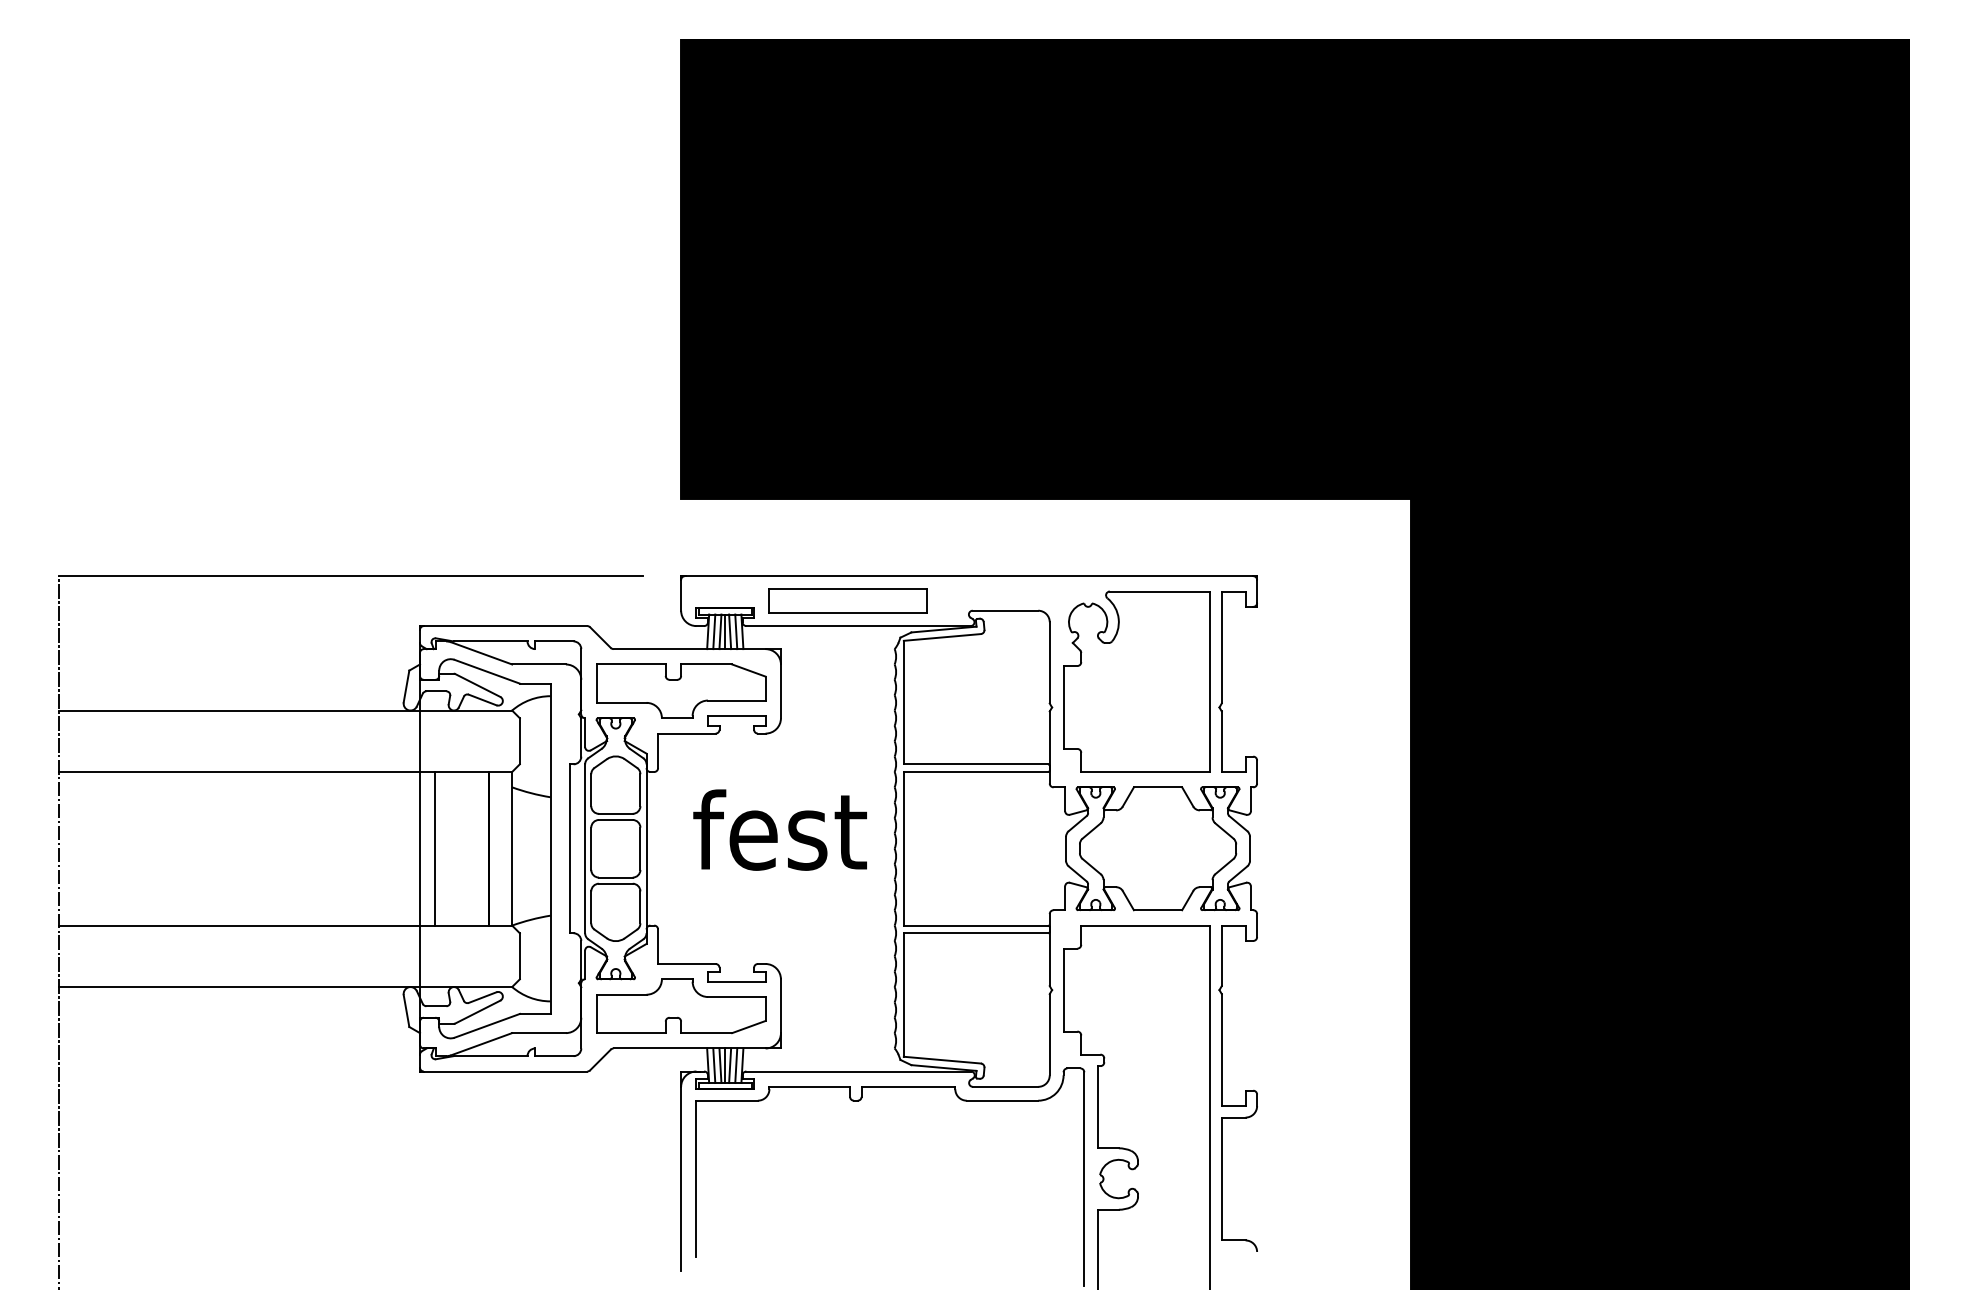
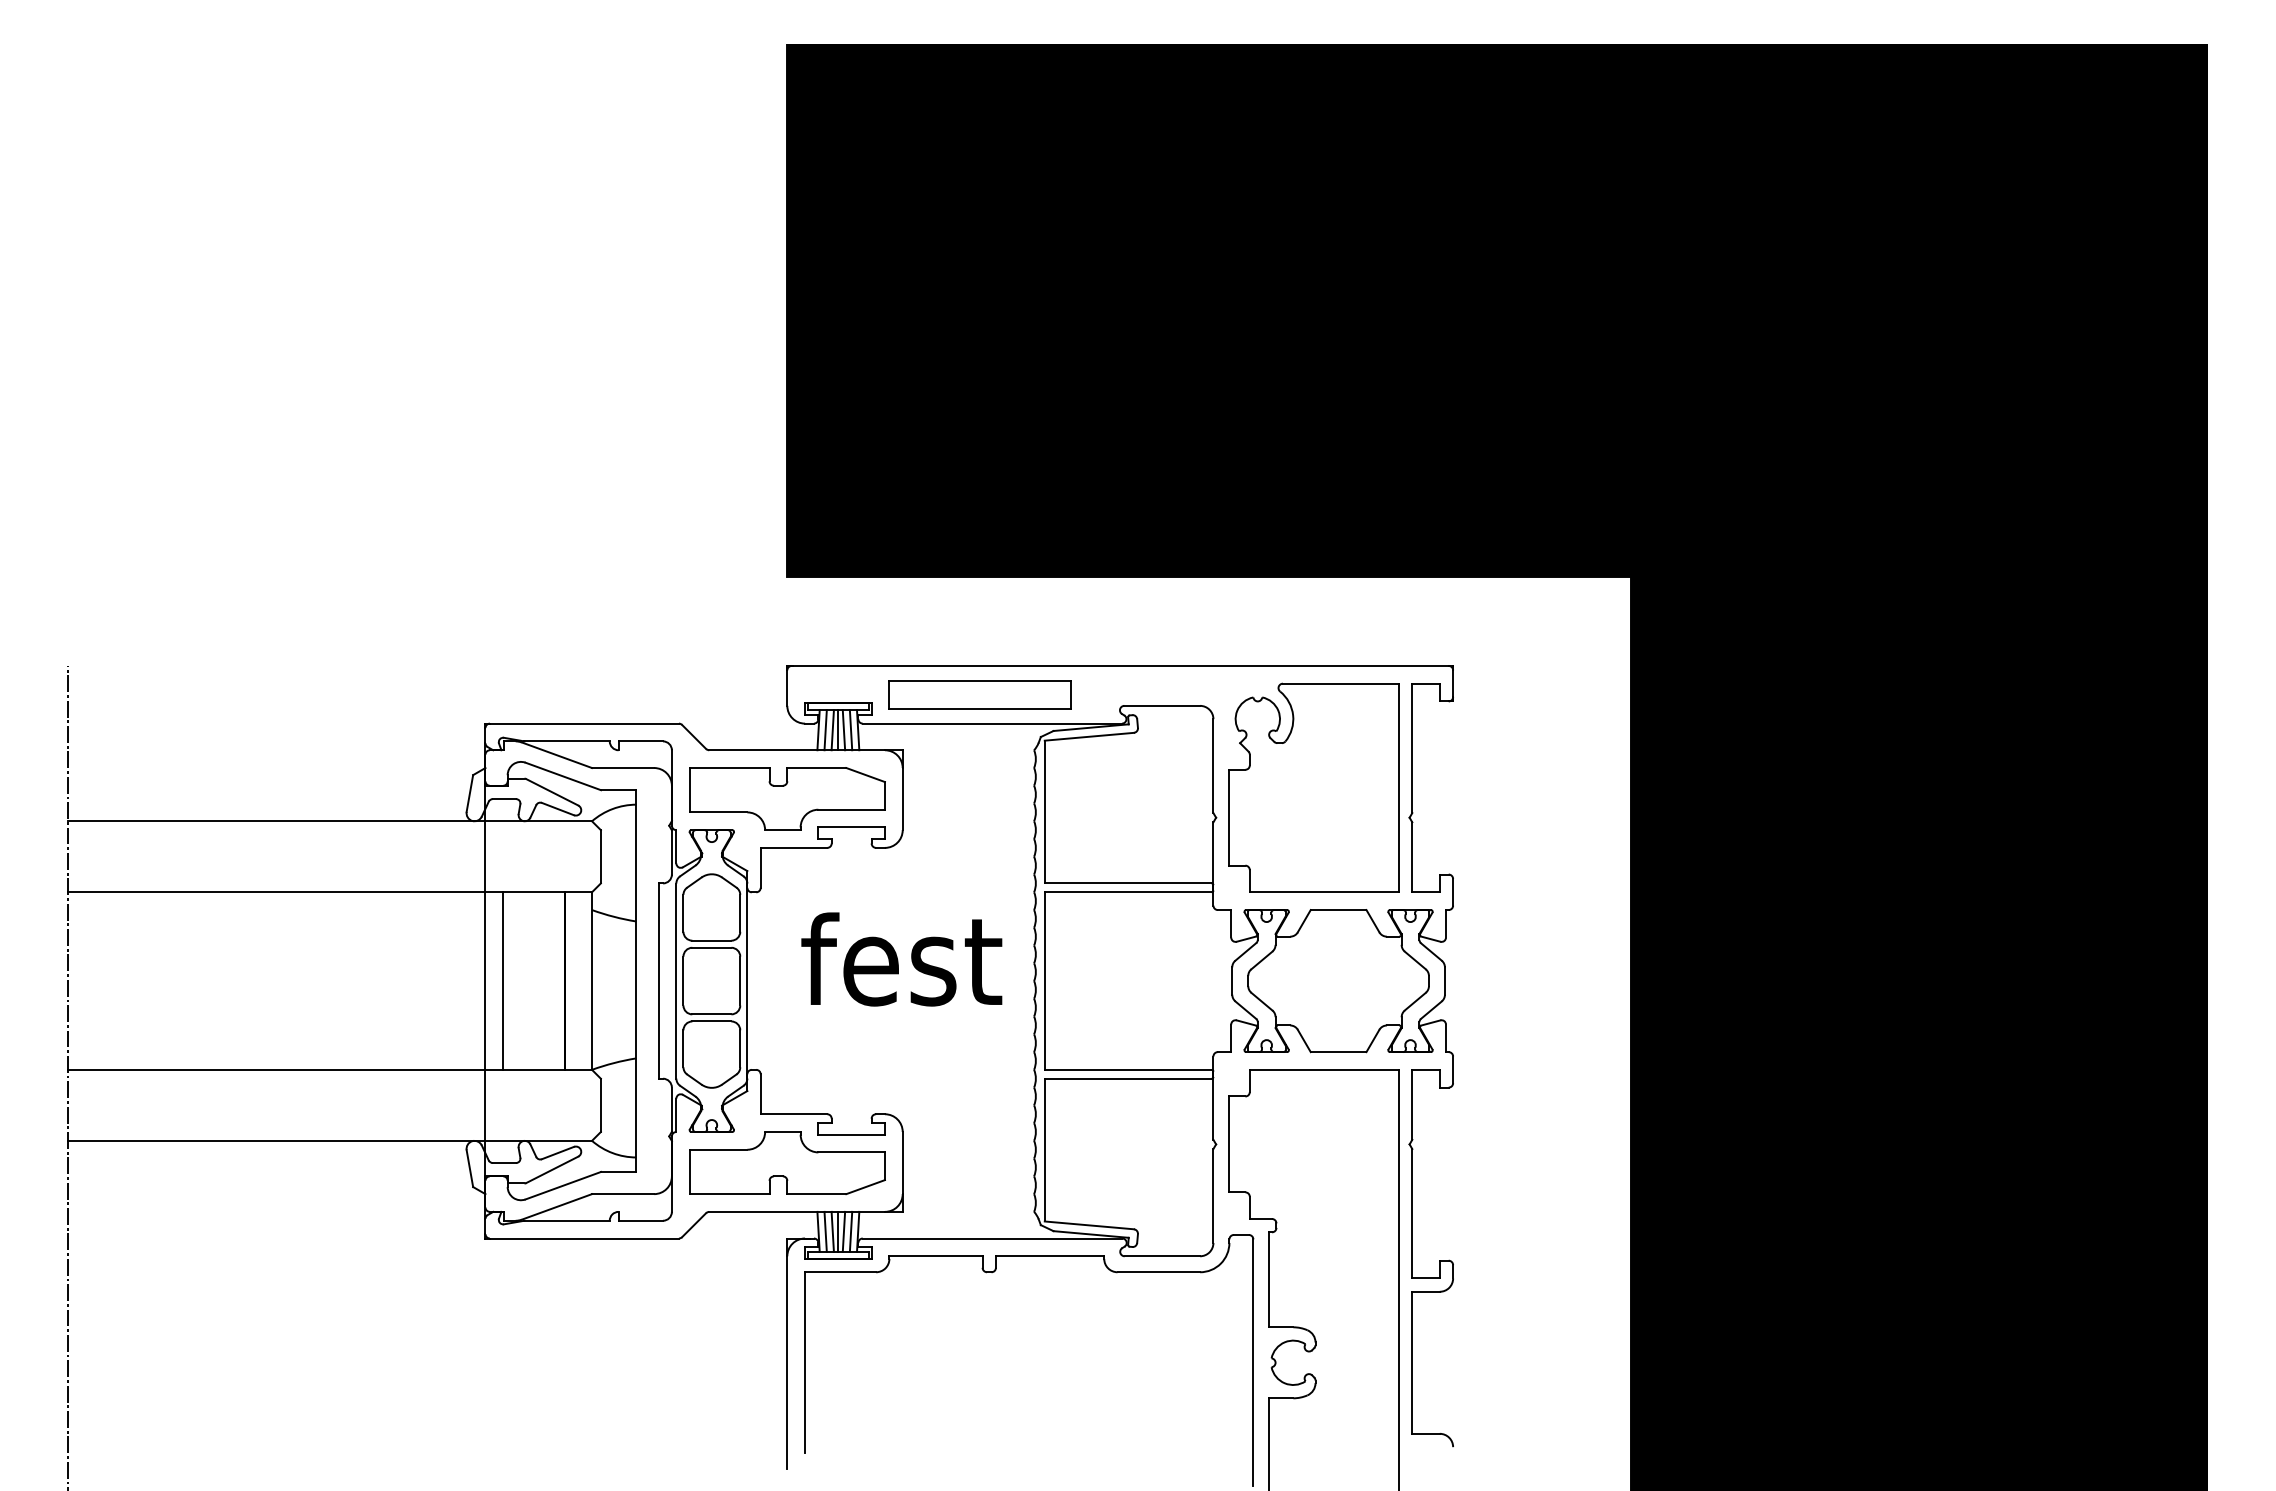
line: (350, 575) -> (405, 665), removed

